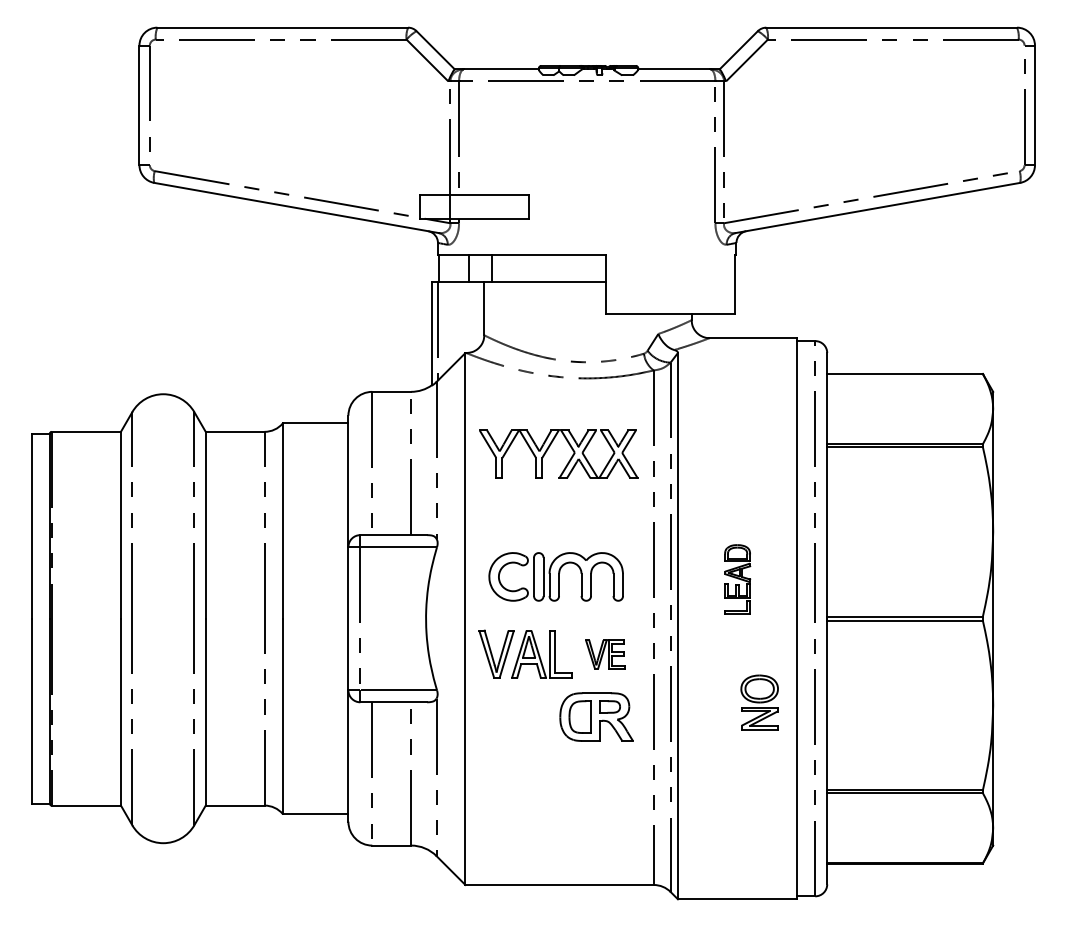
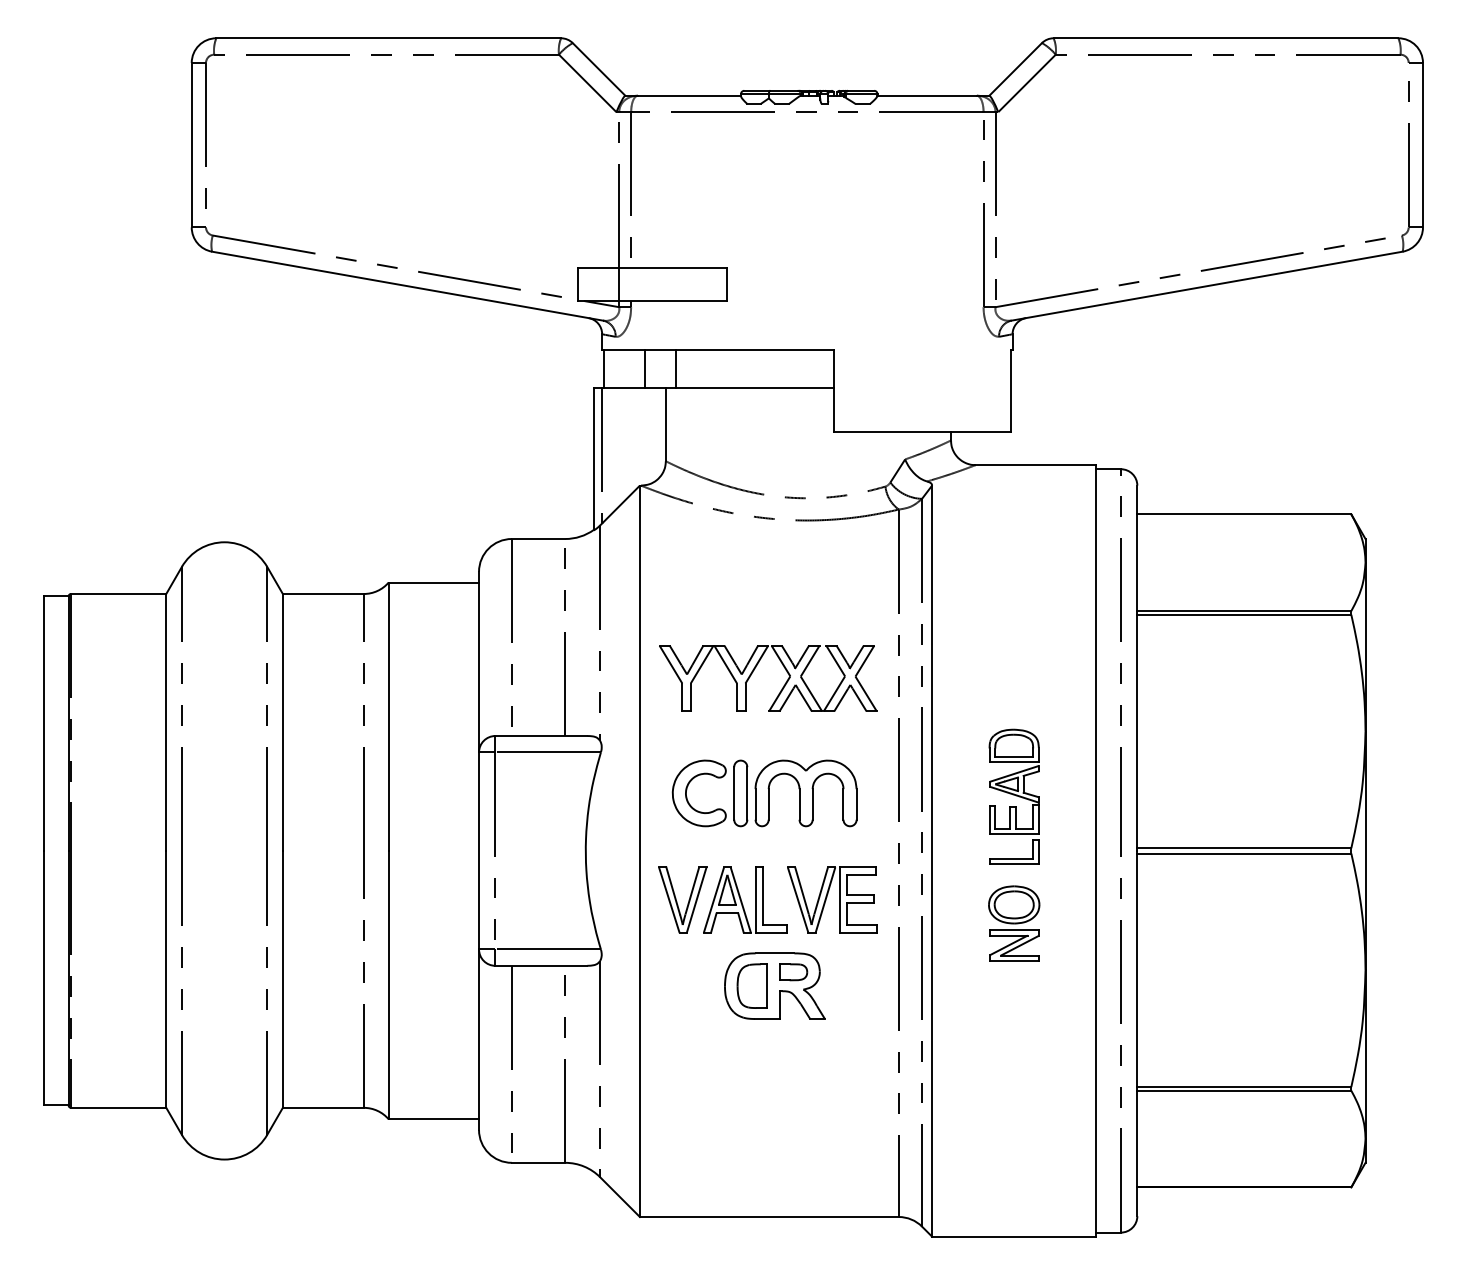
part: (550, 446) -> (756, 667), moved
part: (737, 578) -> (1013, 795), size x1.43
part: (605, 654) -> (832, 900), size x1.67
part: (759, 702) -> (1013, 923), moved
part: (596, 716) -> (774, 985), moved

